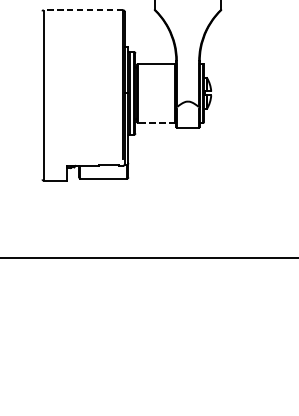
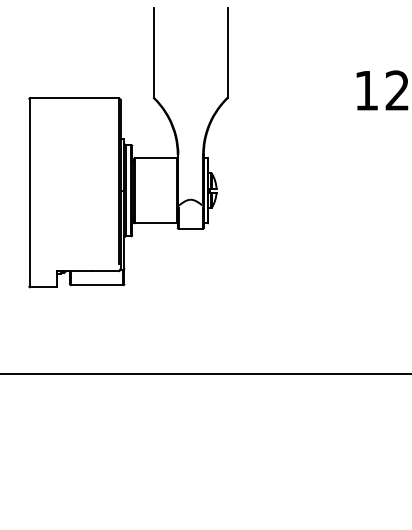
line: (82, 10) -> (73, 98), dashed -> solid
line: (156, 122) -> (155, 223), dashed -> solid

